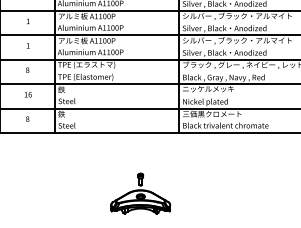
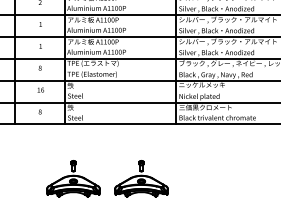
part: (64, 193) -> (73, 178), added

